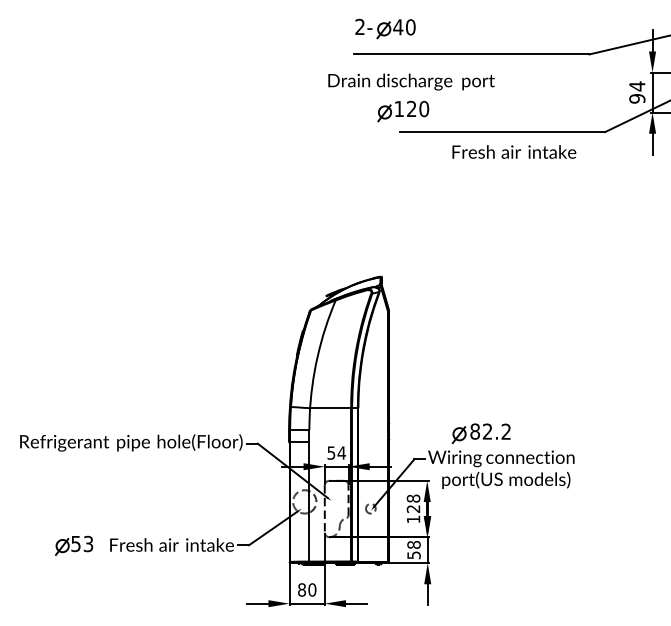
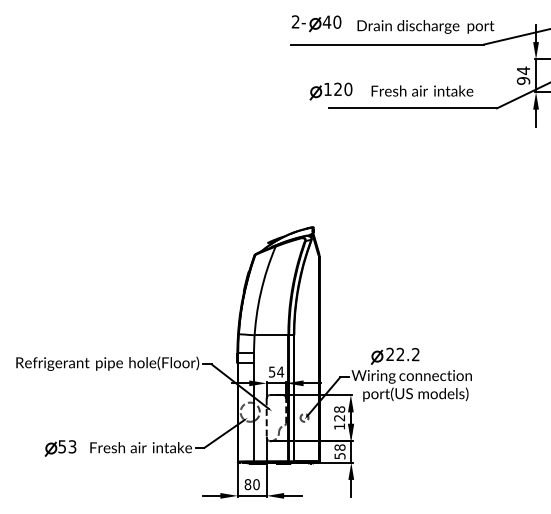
text: (411, 81) -> (425, 26), moved
text: (514, 151) -> (422, 90), moved
text: (474, 431) -> (389, 354), 82.2 -> 22.2

